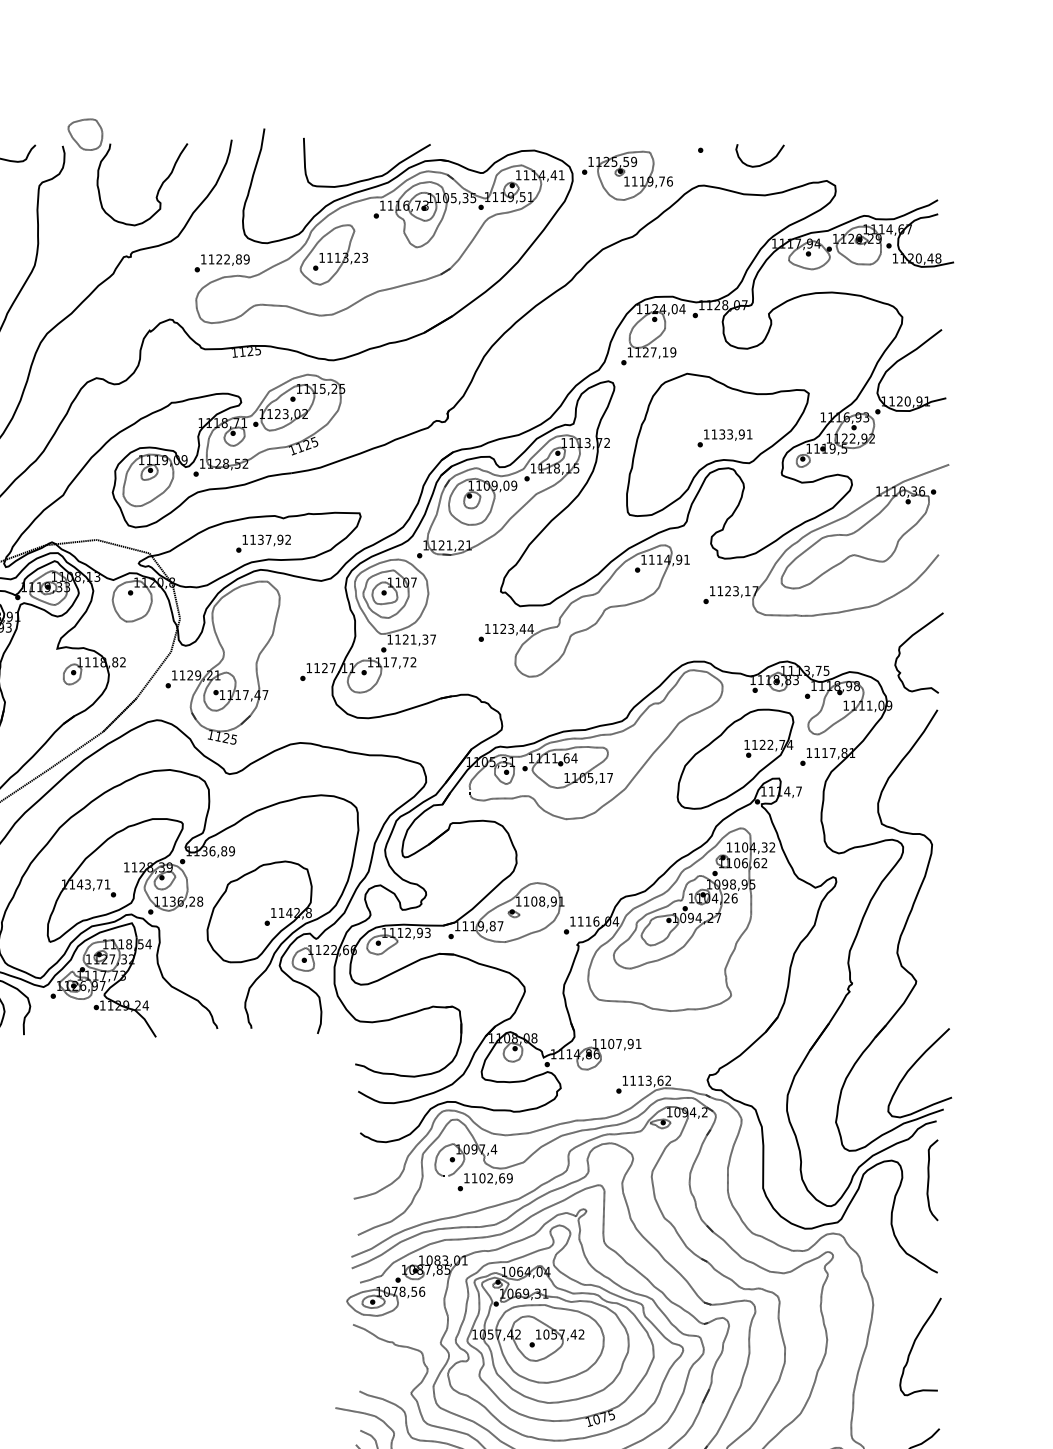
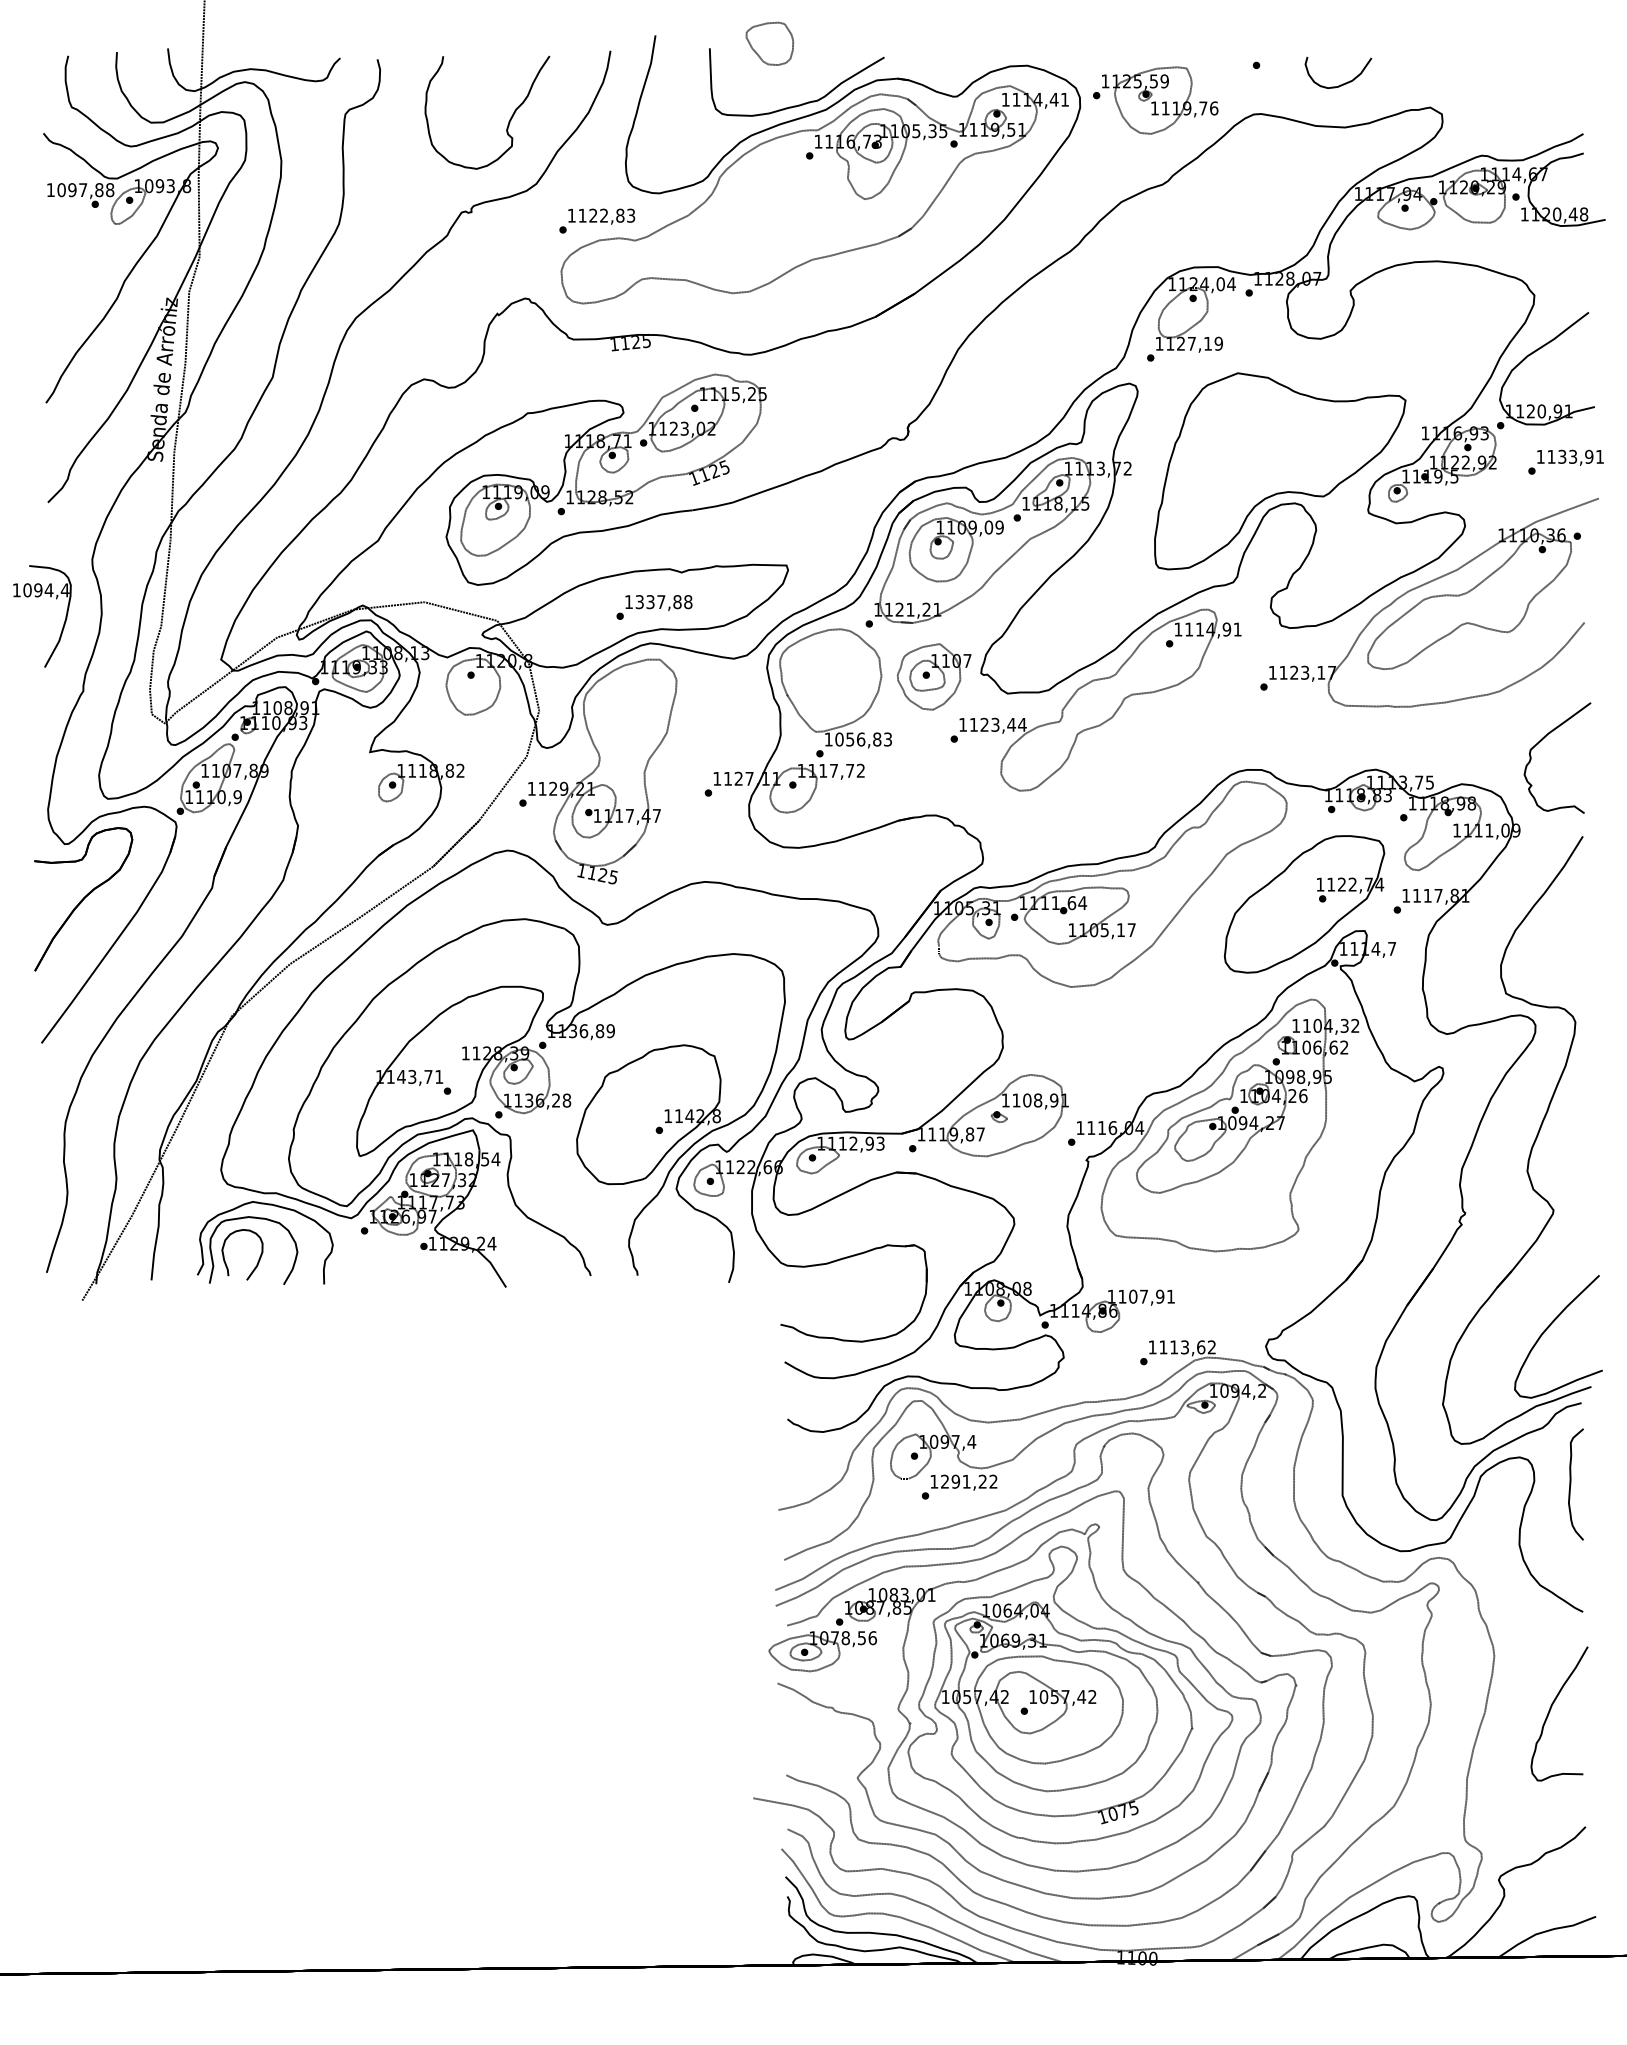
part: (85, 134) -> (769, 43), moved
part: (334, 254) -> (751, 209), removed
text: (246, 259) -> (630, 215), 1122,89 -> 1122,83
text: (724, 437) -> (1565, 461), moved
text: (270, 540) -> (663, 602), 1137,92 -> 1337,88
part: (389, 593) -> (933, 676), moved
text: (415, 639) -> (863, 739), 1121,37 -> 1056,83
text: (492, 1178) -> (969, 1481), 1102,69 -> 1291,22

